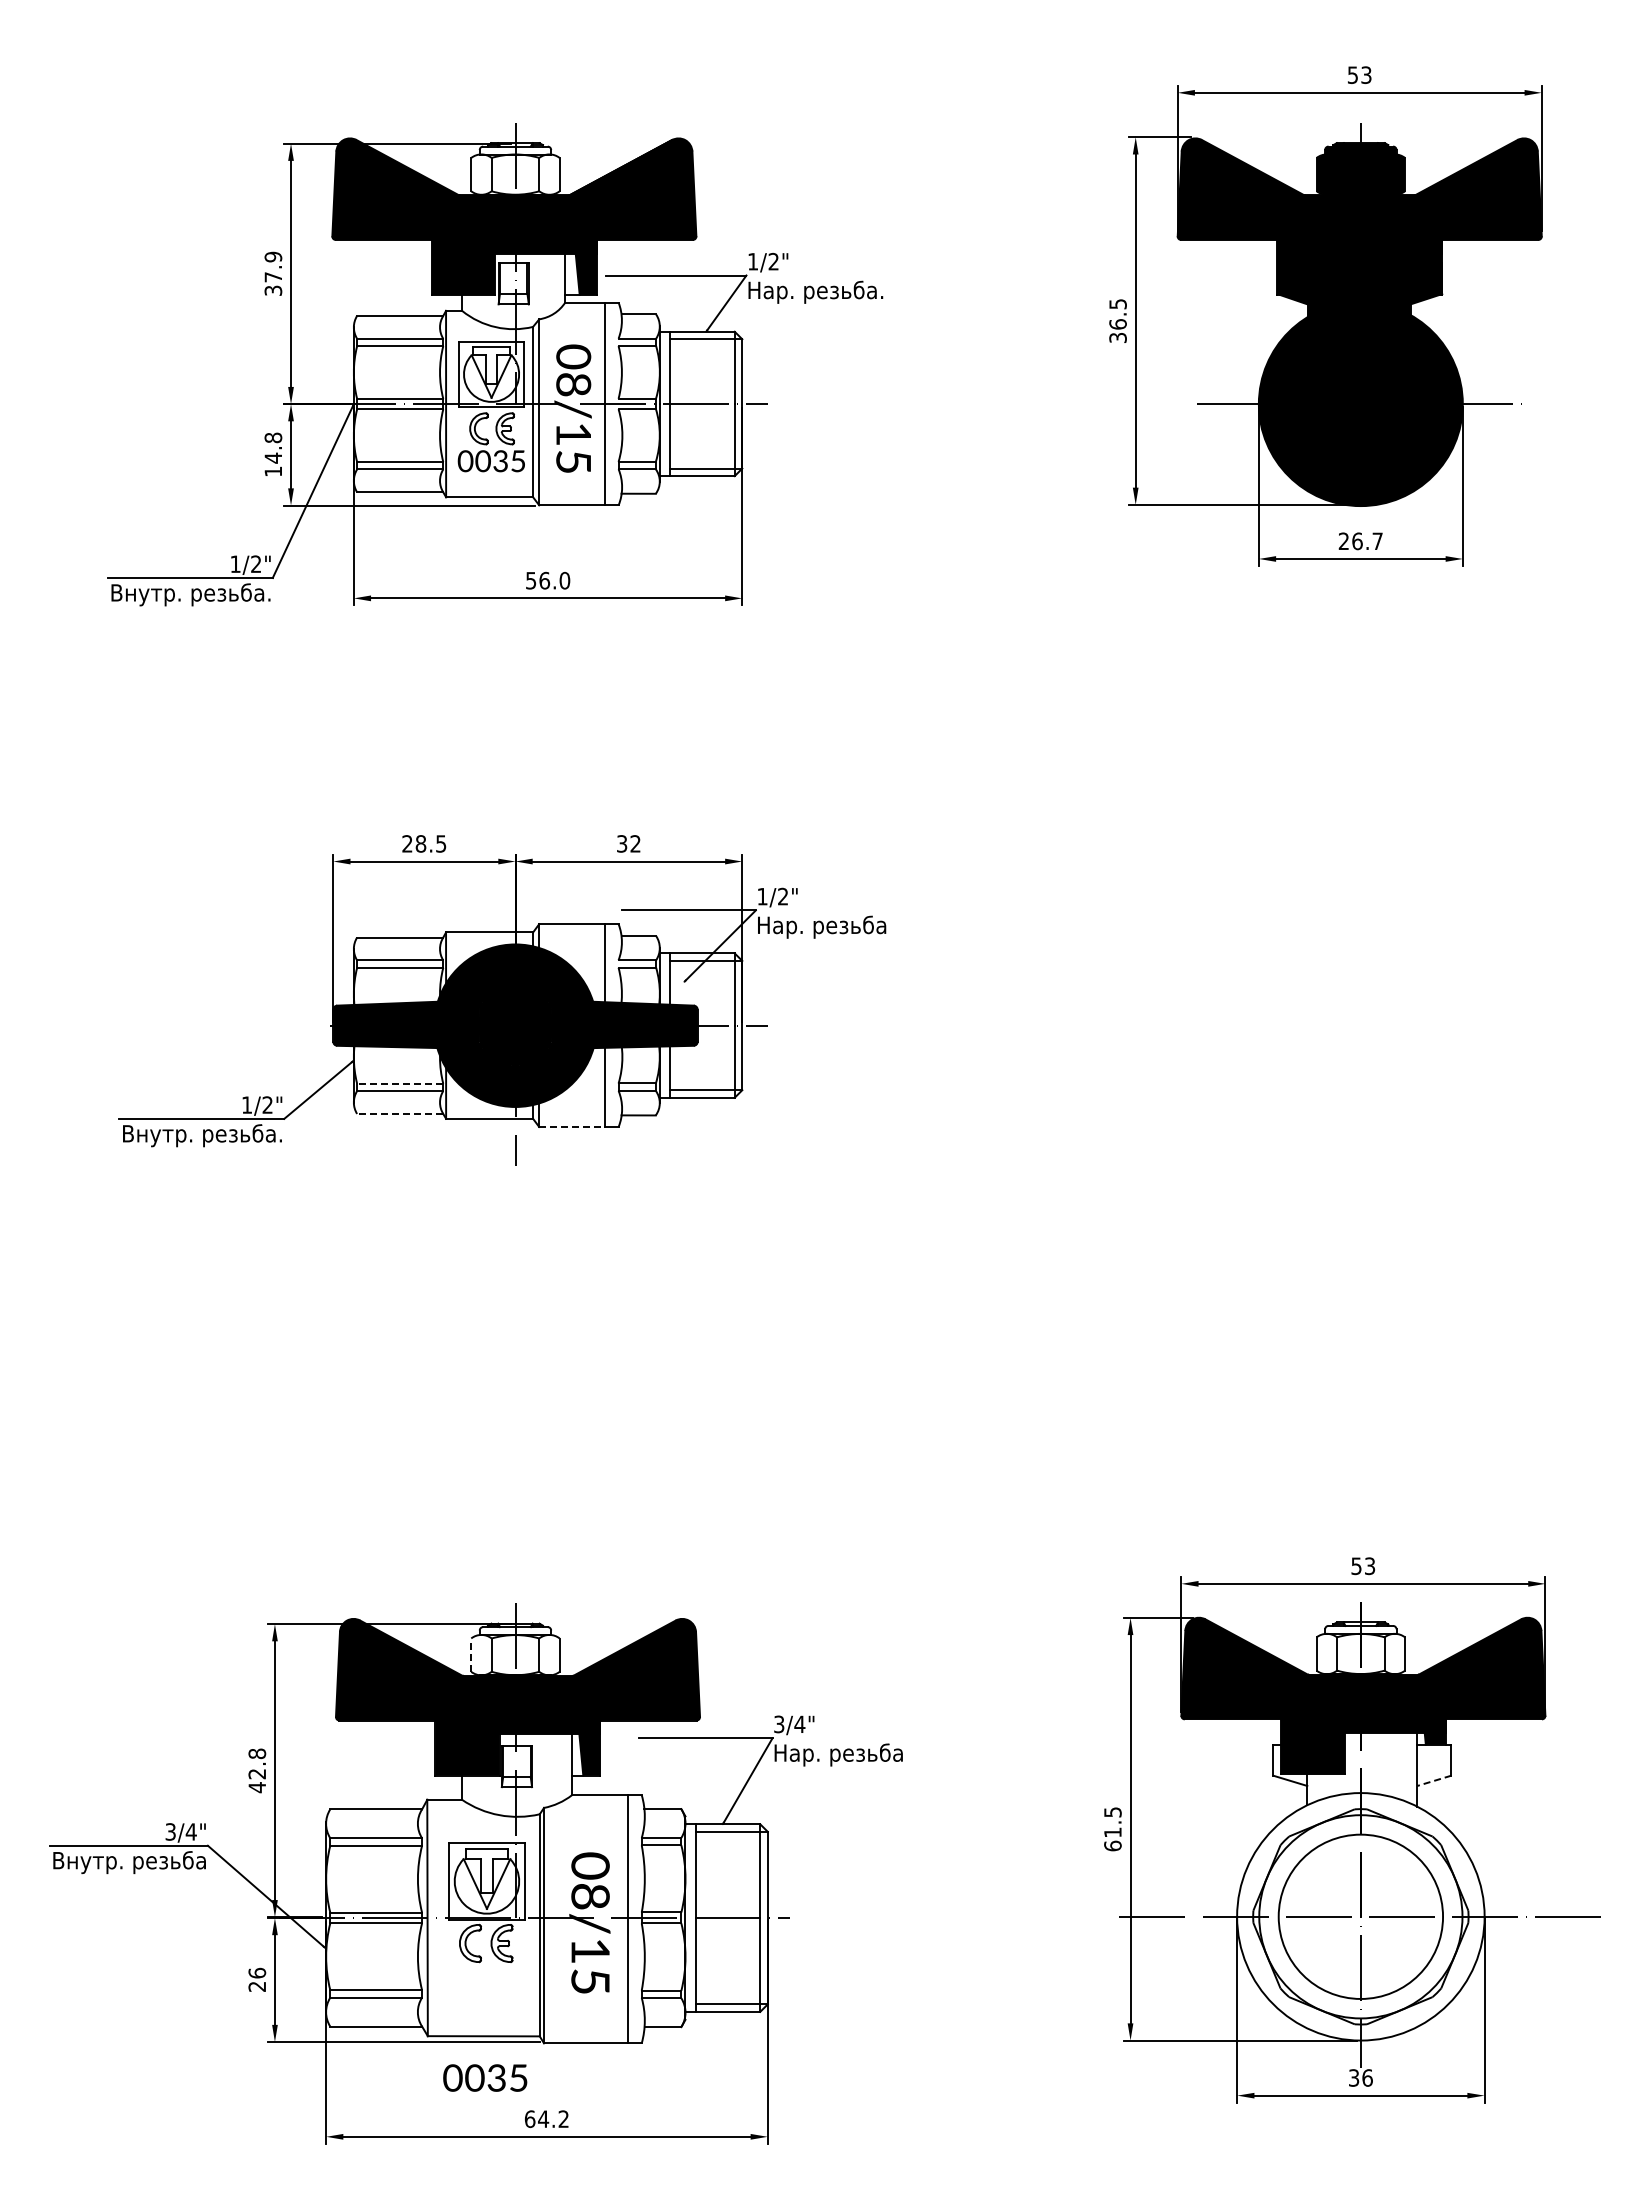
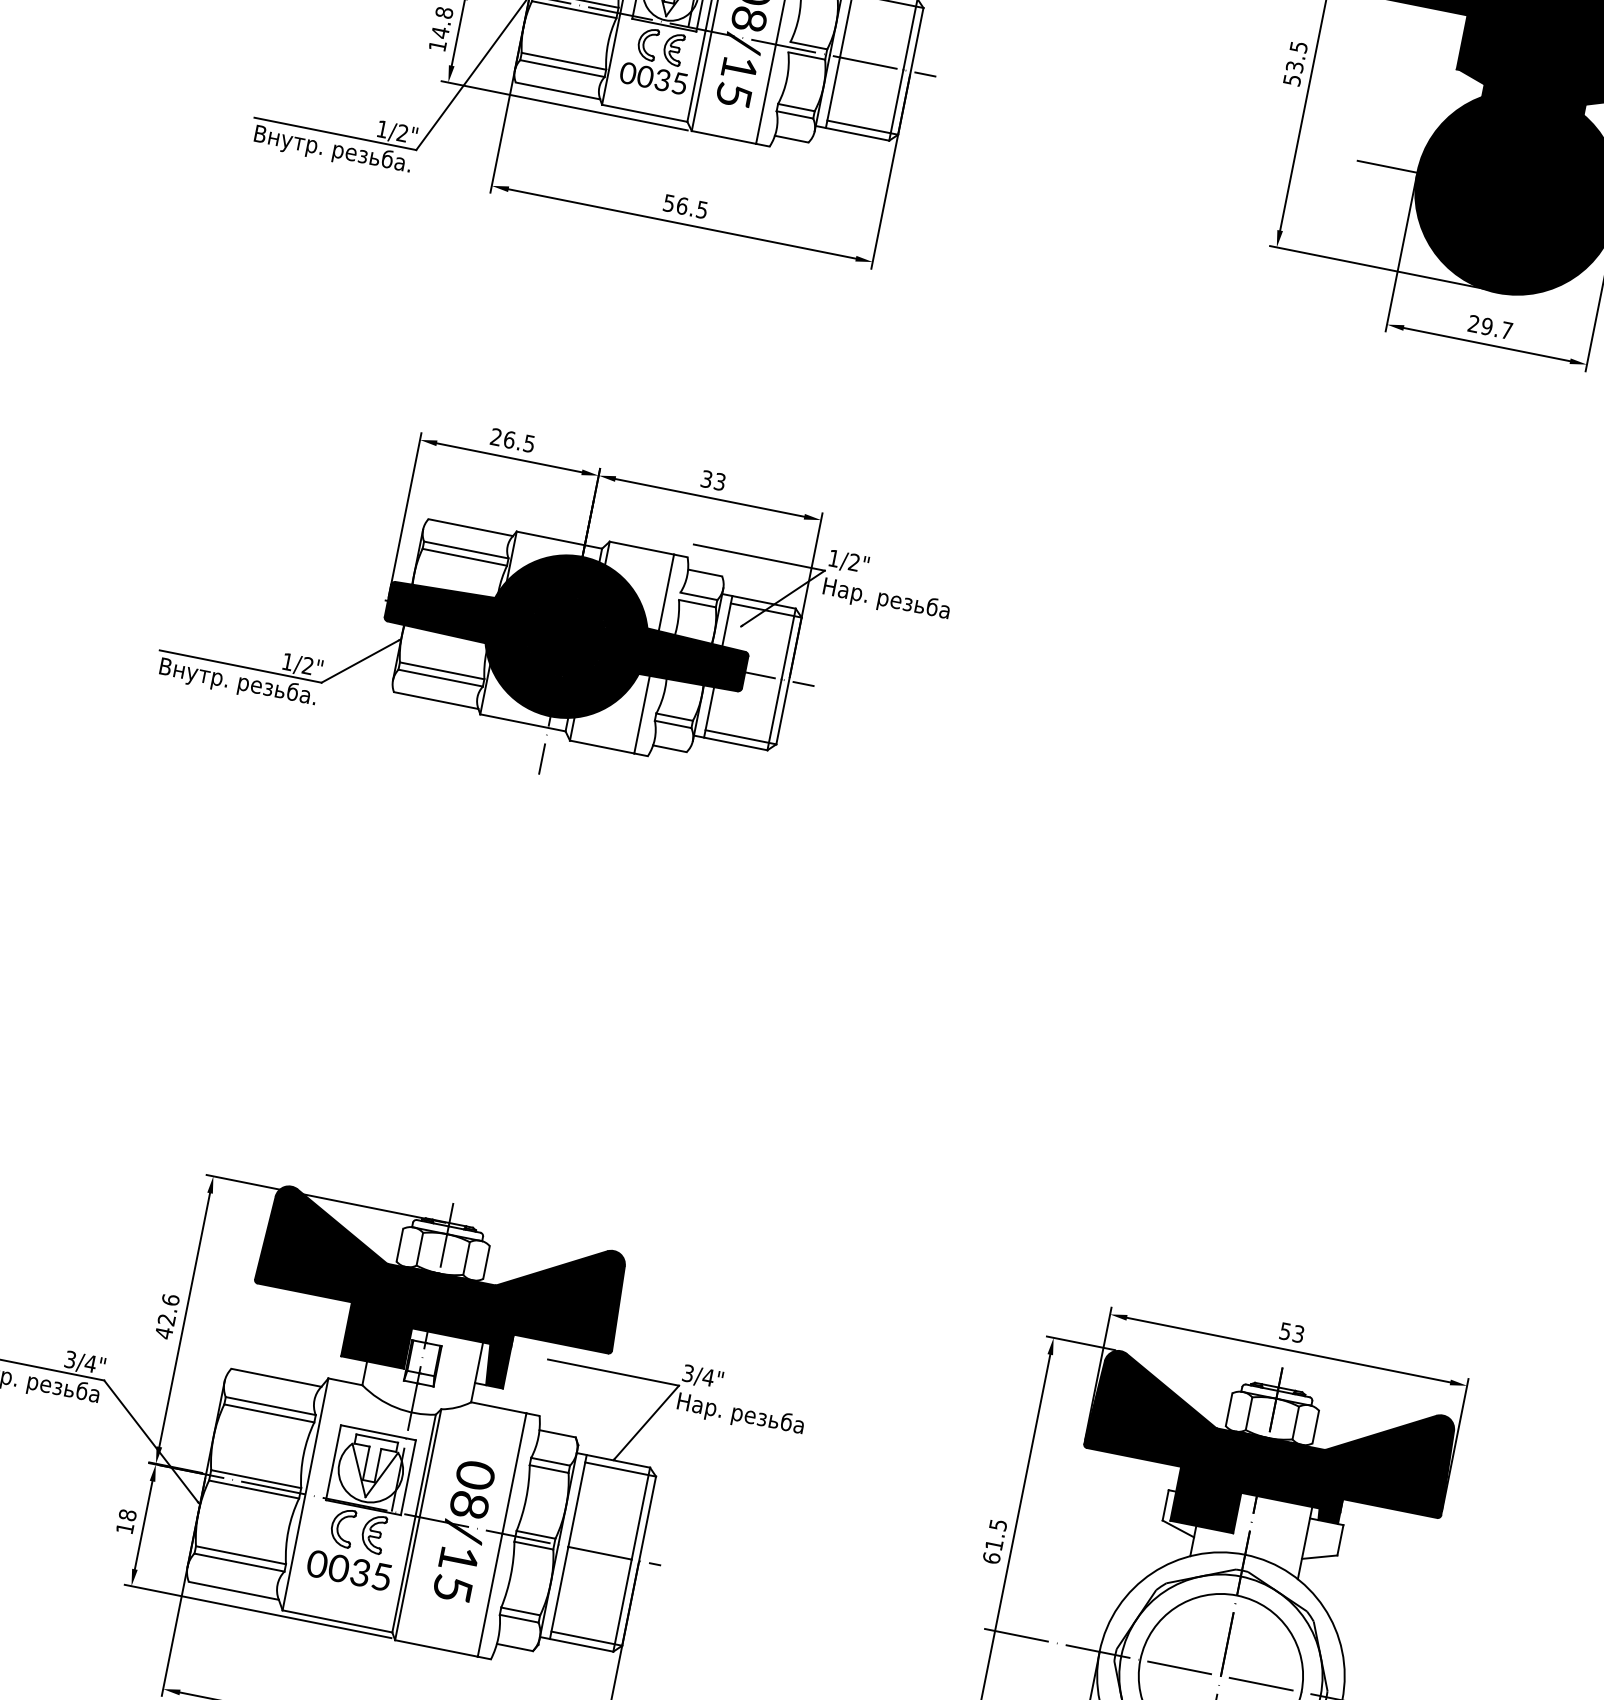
text: (1117, 330) -> (1293, 72), 36.5 -> 53.5
text: (1357, 541) -> (1487, 326), 26.7 -> 29.7
text: (564, 580) -> (701, 209), 56.0 -> 56.5
text: (420, 843) -> (509, 439), 28.5 -> 26.5
text: (635, 843) -> (719, 481), 32 -> 33
line: (399, 1083) -> (441, 670), dashed -> solid
line: (399, 1113) -> (435, 700), dashed -> solid
line: (572, 1127) -> (602, 747), dashed -> solid
line: (471, 1655) -> (400, 1245), dashed -> solid
text: (256, 1753) -> (169, 1299), 42.8 -> 42.6
line: (1434, 1780) -> (1319, 1556), dashed -> solid
text: (256, 1979) -> (125, 1521), 26 -> 18
text: (485, 2077) -> (349, 1569), moved

